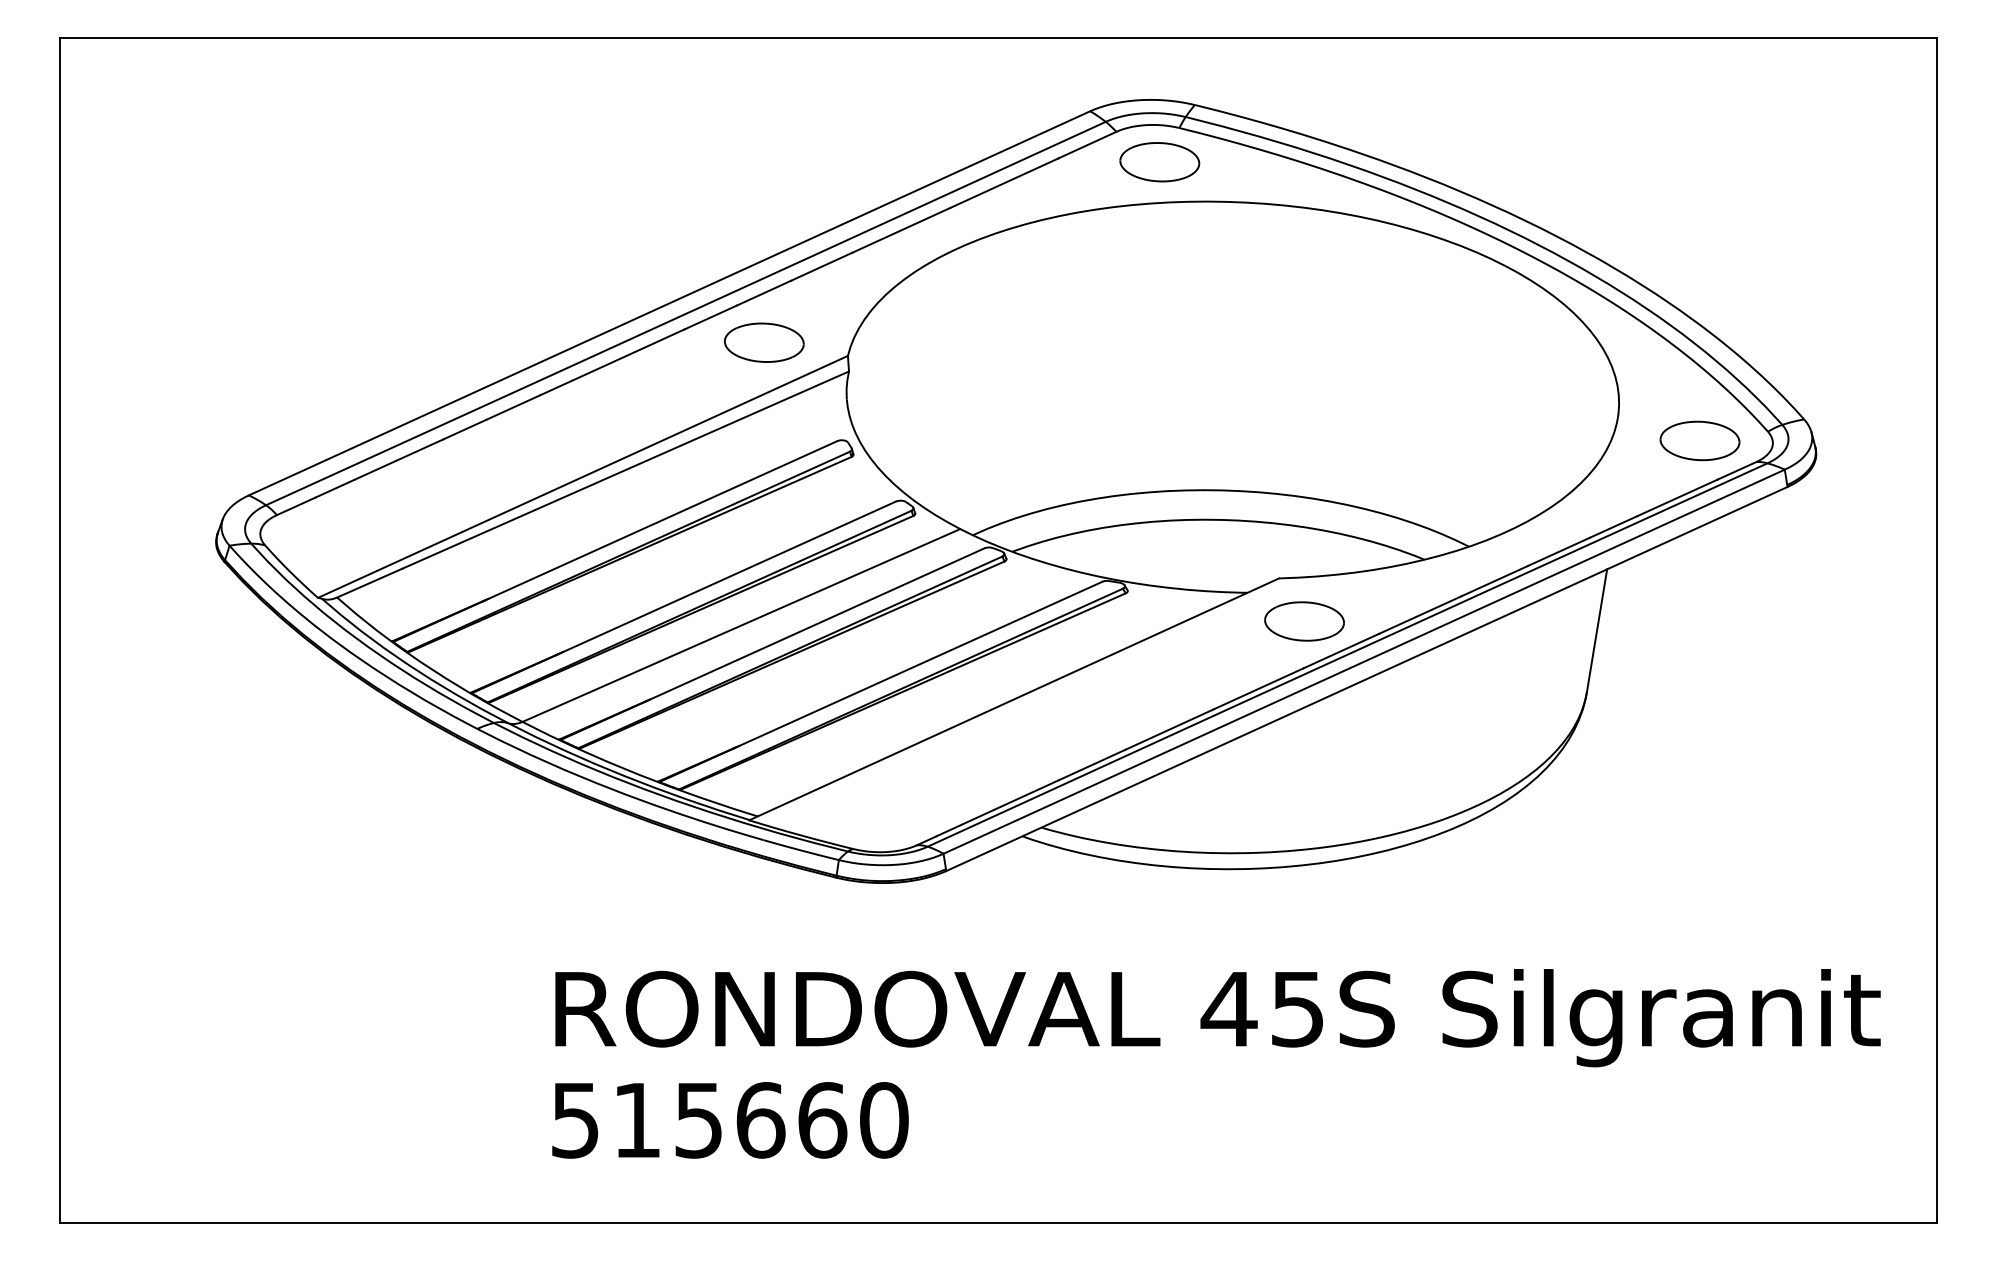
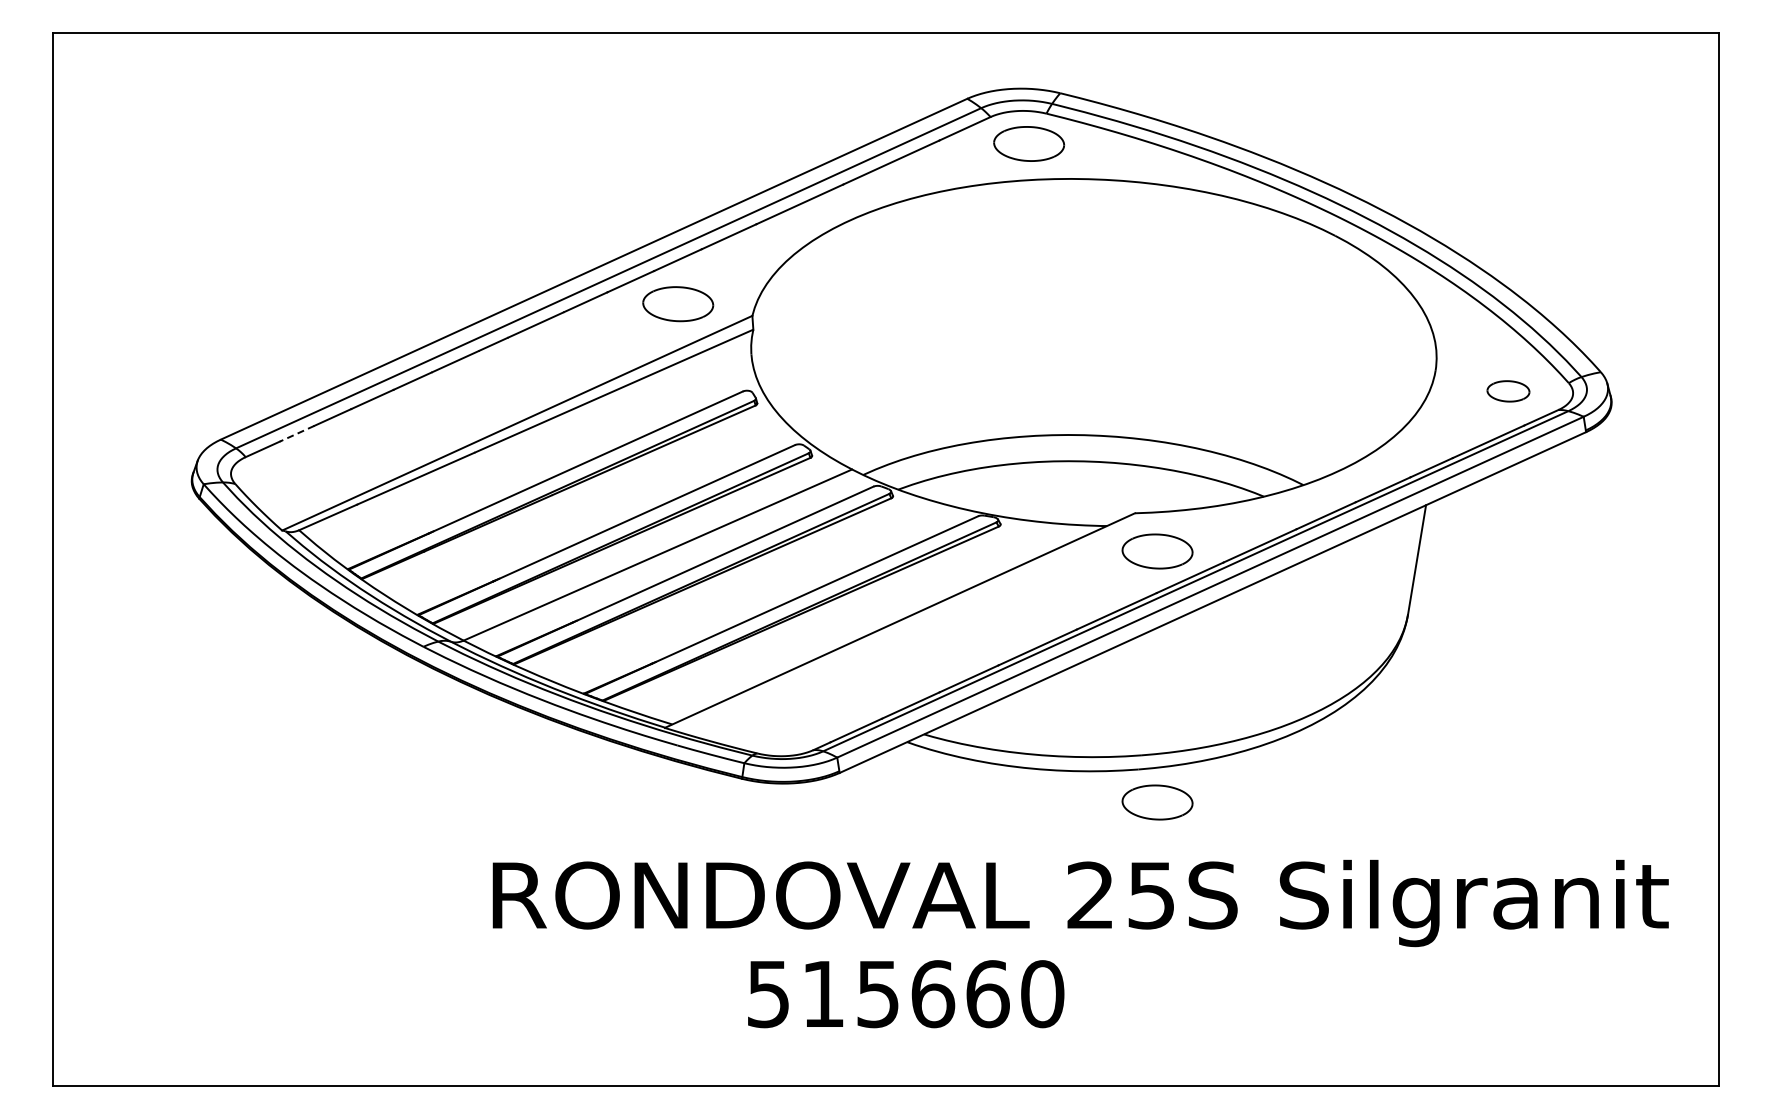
part: (1700, 441) -> (1508, 391), size x0.6
line: (335, 488) -> (297, 433), solid -> dashed
part: (1304, 904) -> (1157, 802), added
text: (1228, 1008) -> (1090, 894), 45S -> 25S
text: (730, 1120) -> (906, 994), moved

